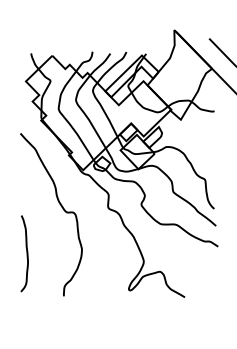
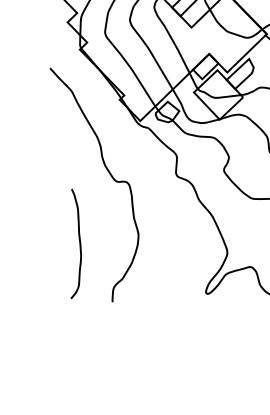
curve: (26, 253) -> (78, 243), moved

